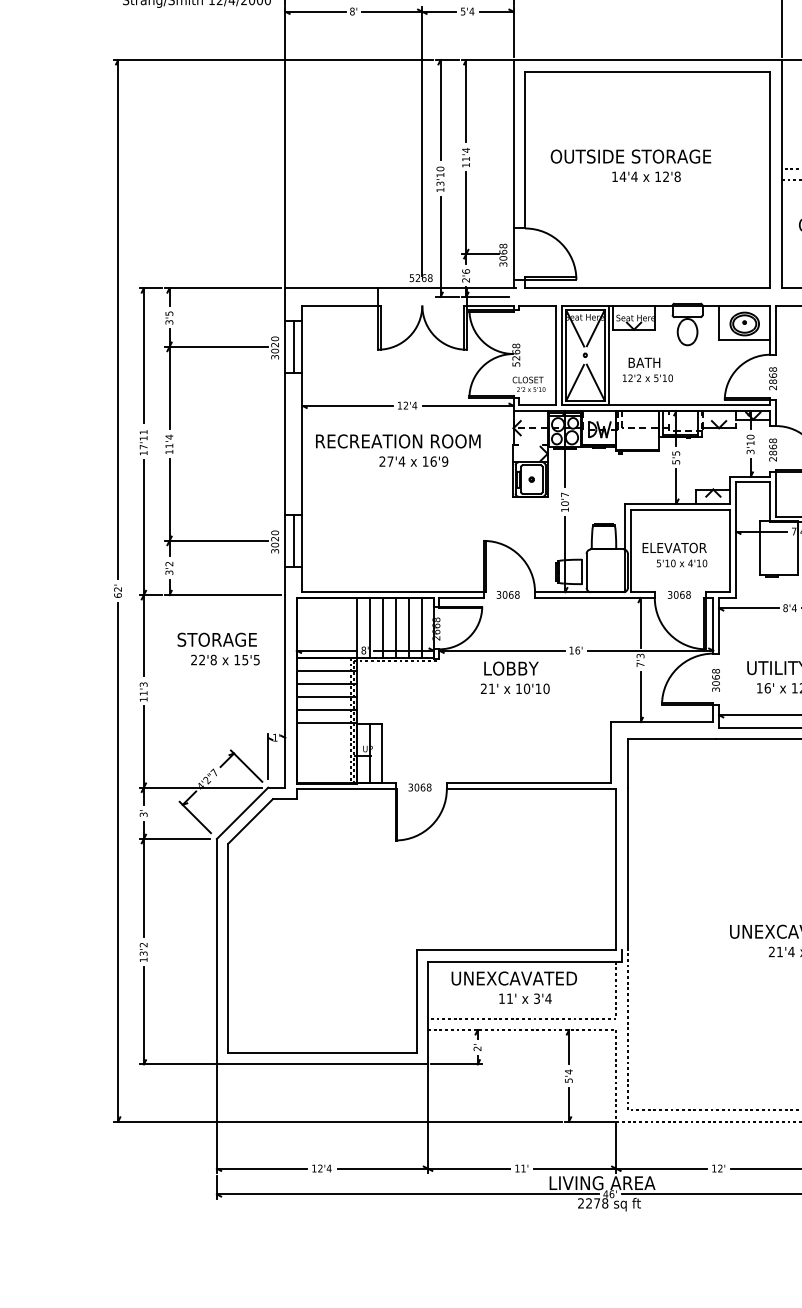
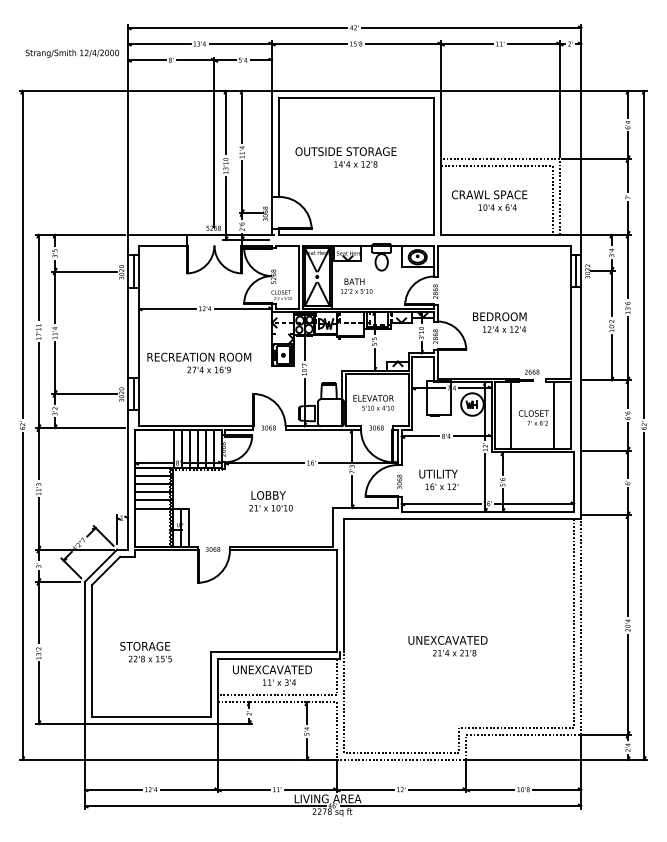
text: (398, 449) -> (199, 362), moved
text: (217, 648) -> (145, 651), moved
text: (514, 678) -> (270, 501), moved

